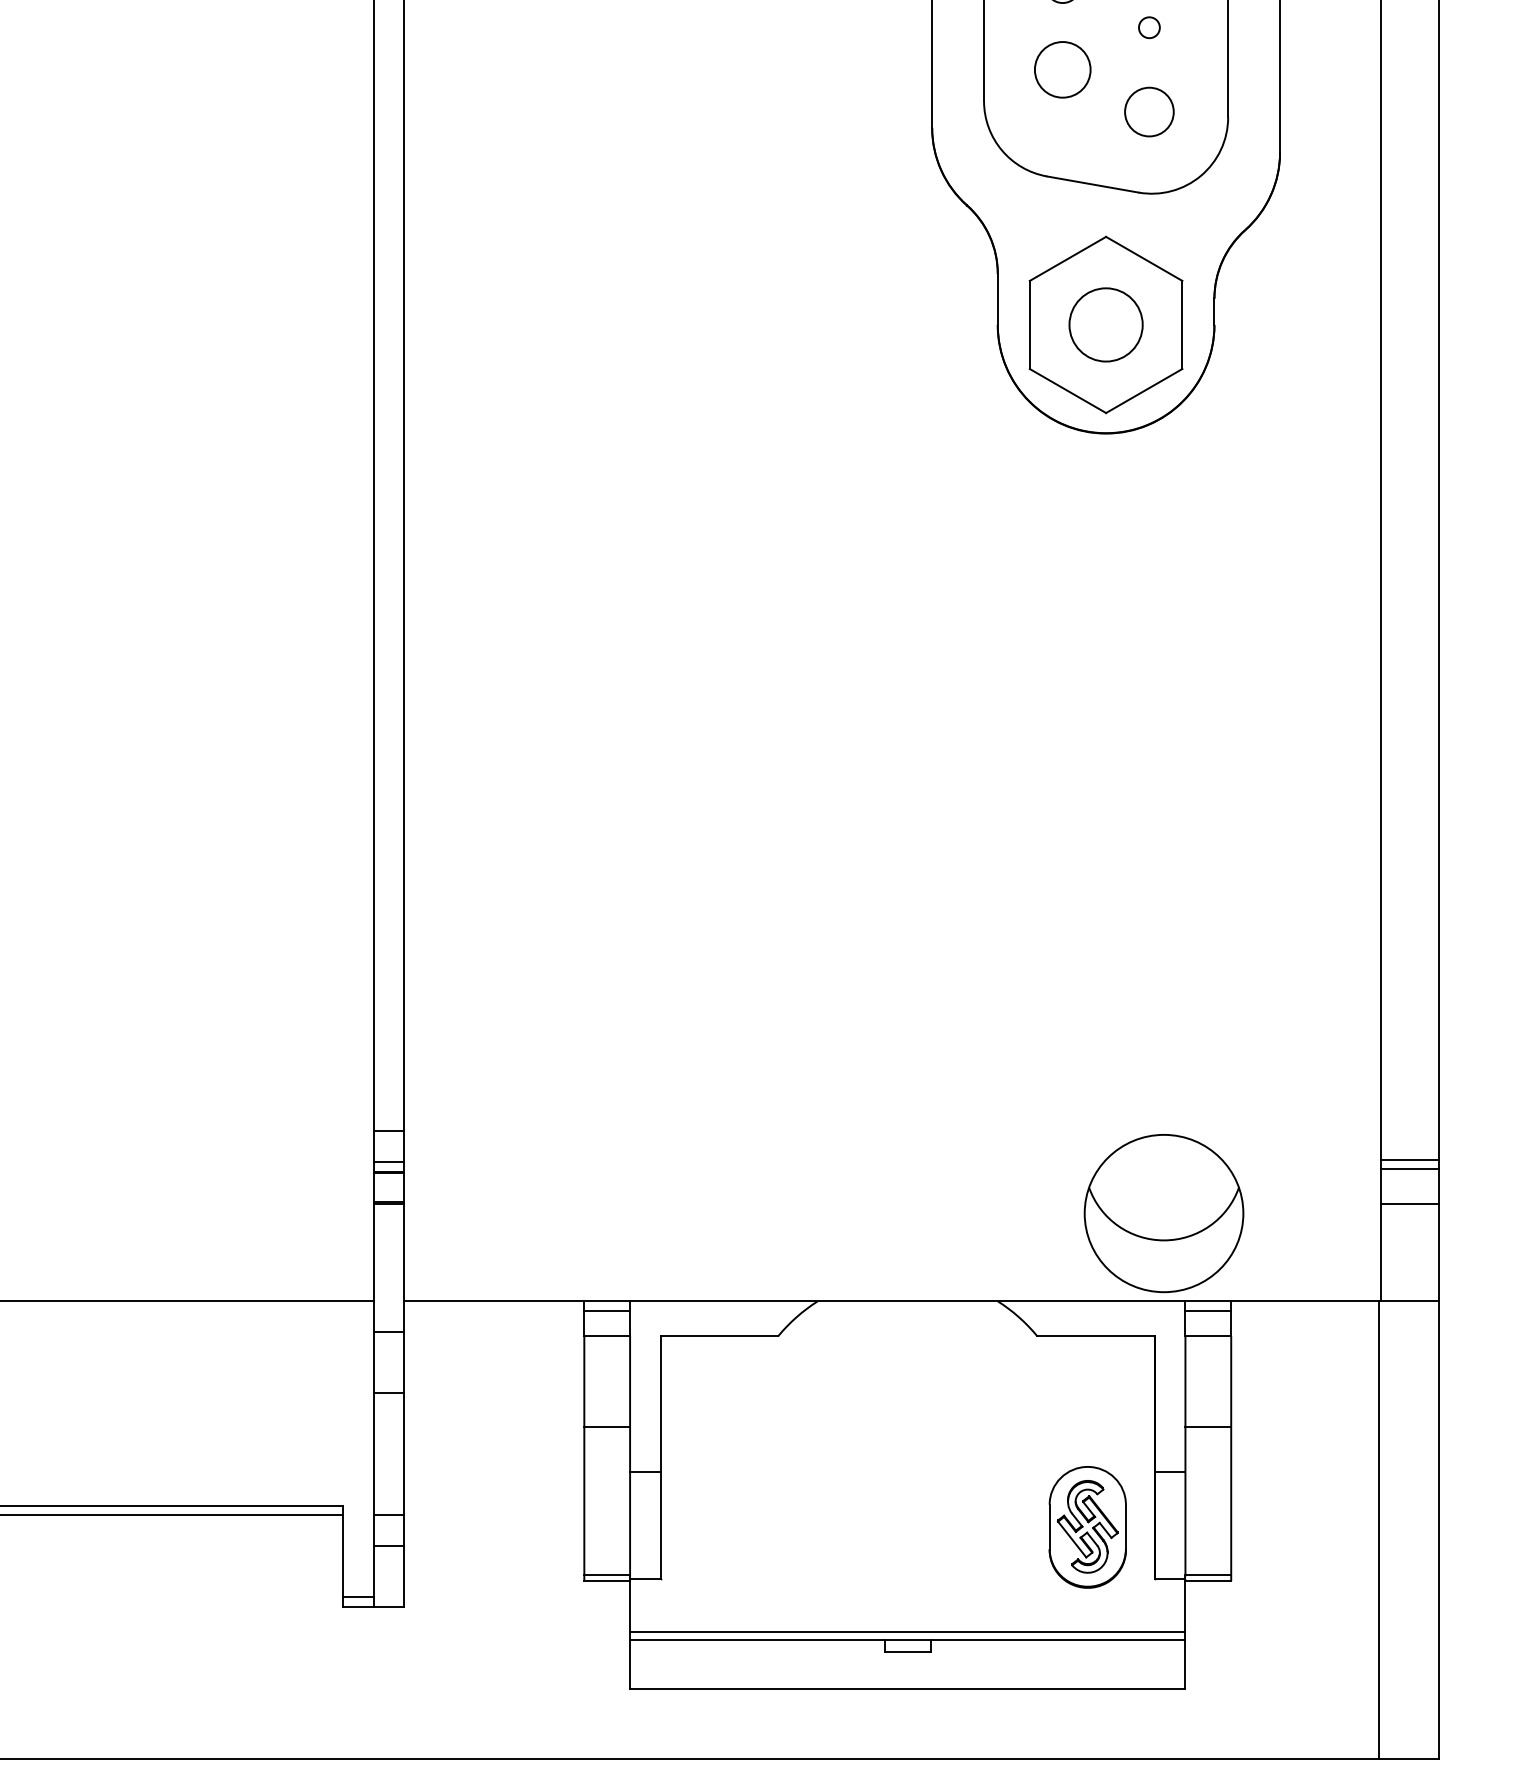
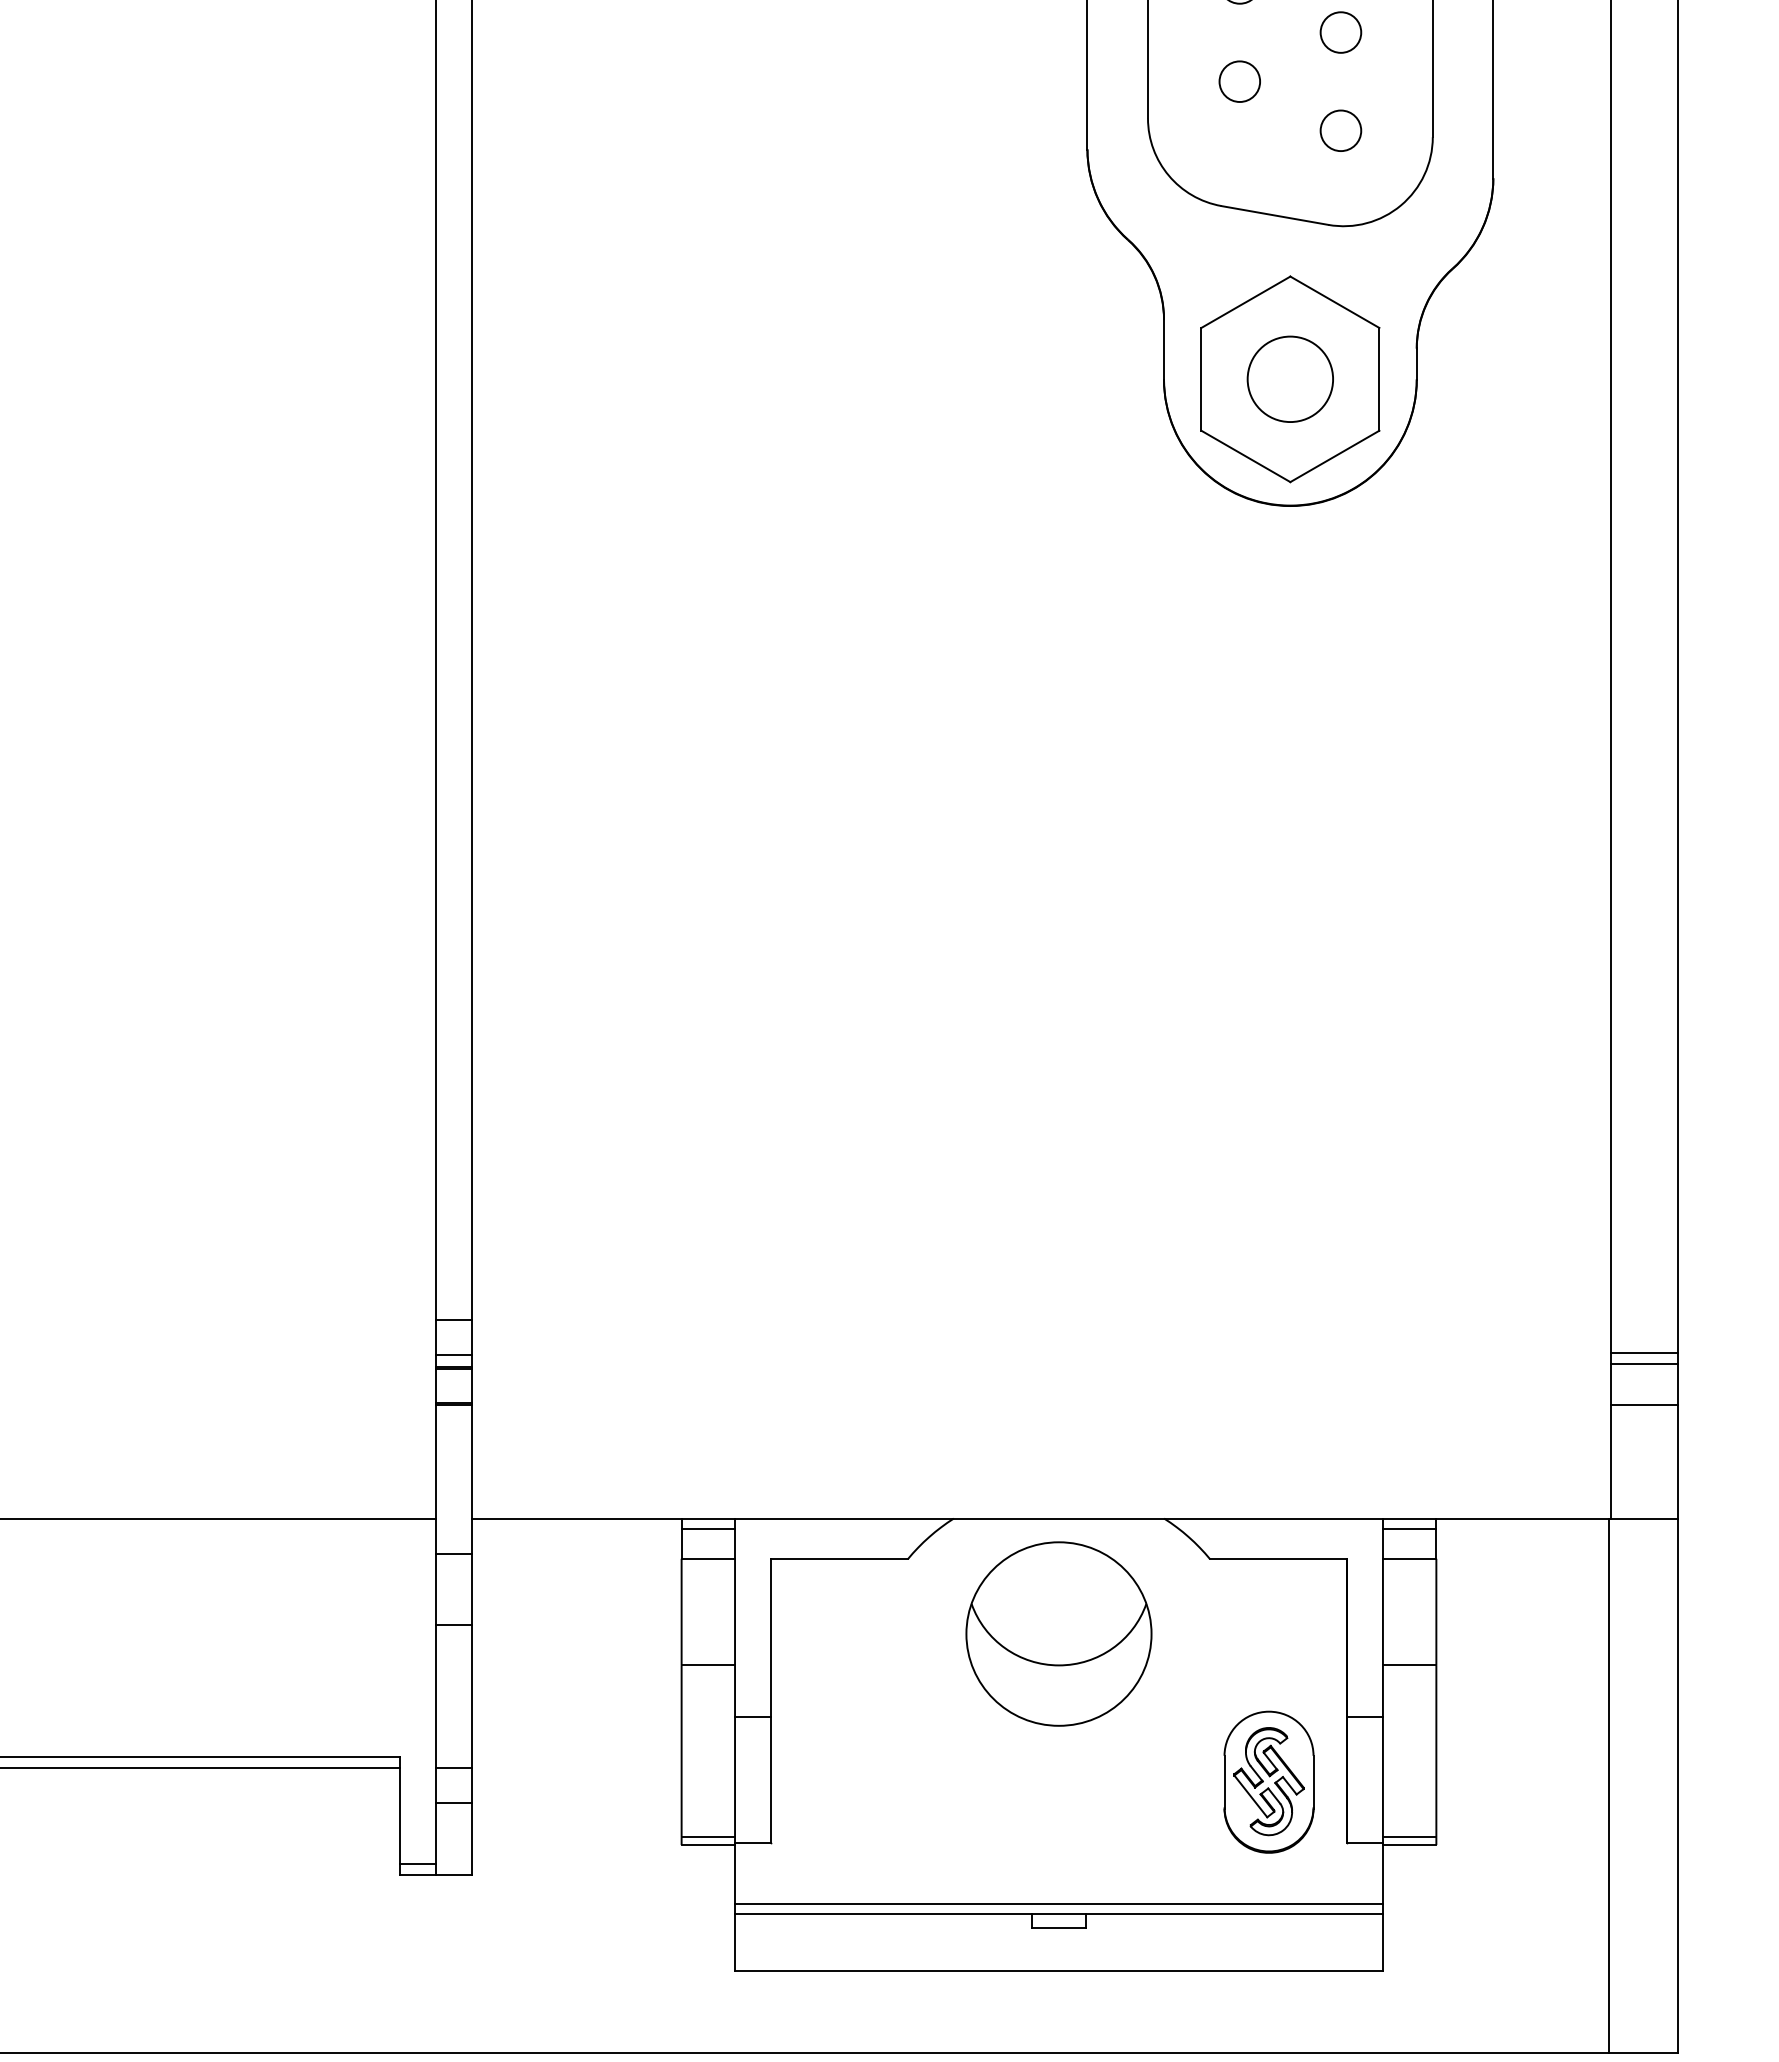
circle: (1149, 27) -> (1340, 32), size x1.67
circle: (1062, 69) -> (1239, 81), size x0.62
circle: (1149, 111) -> (1340, 130), size x0.71
part: (1163, 1213) -> (1058, 1633), moved

